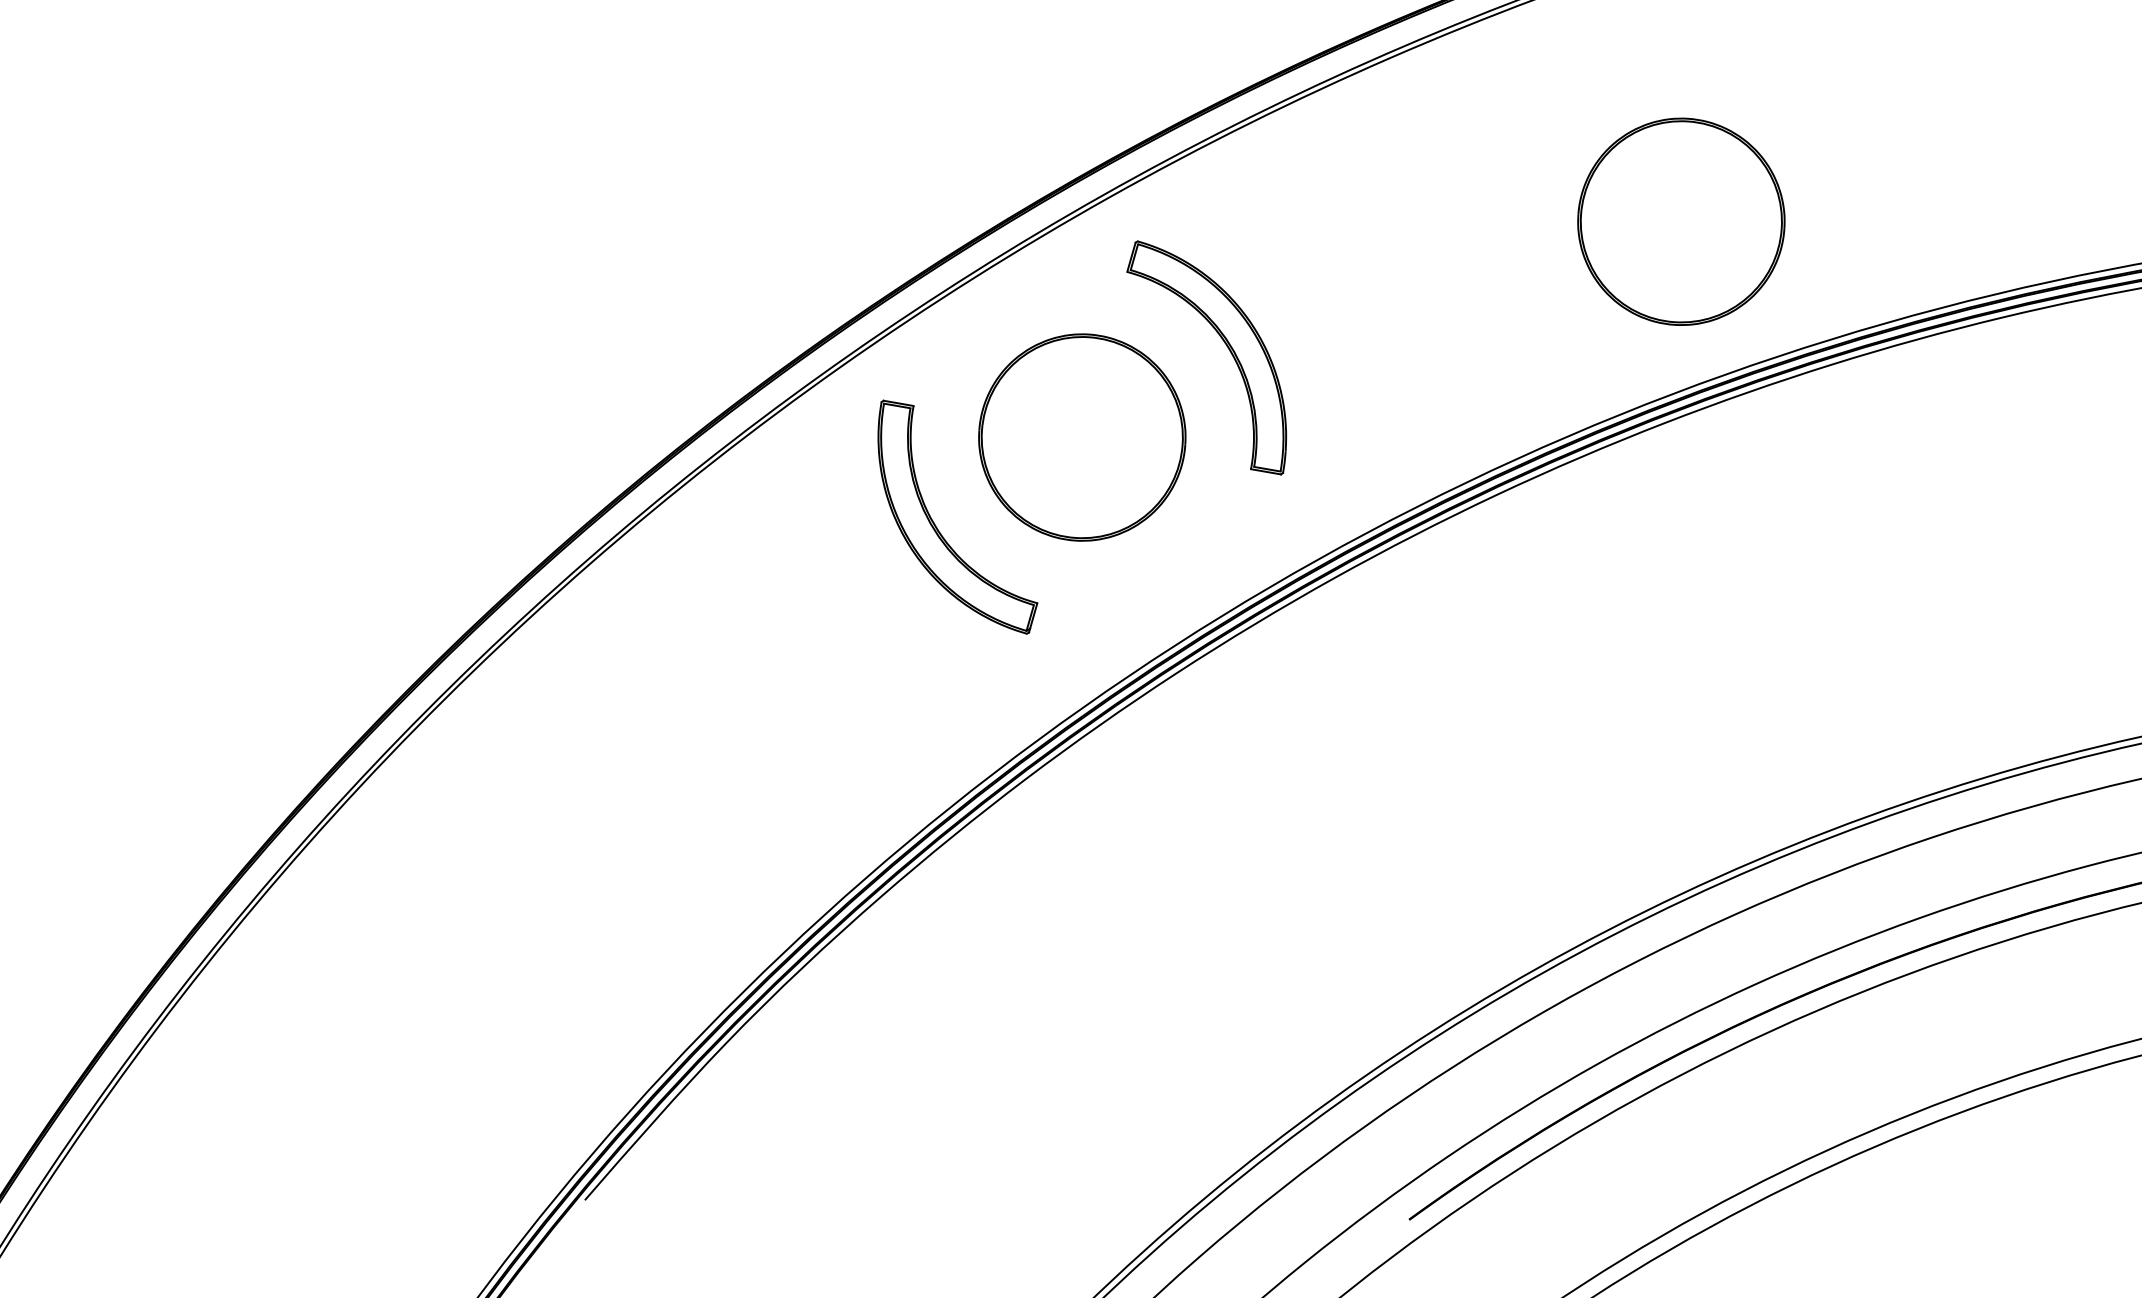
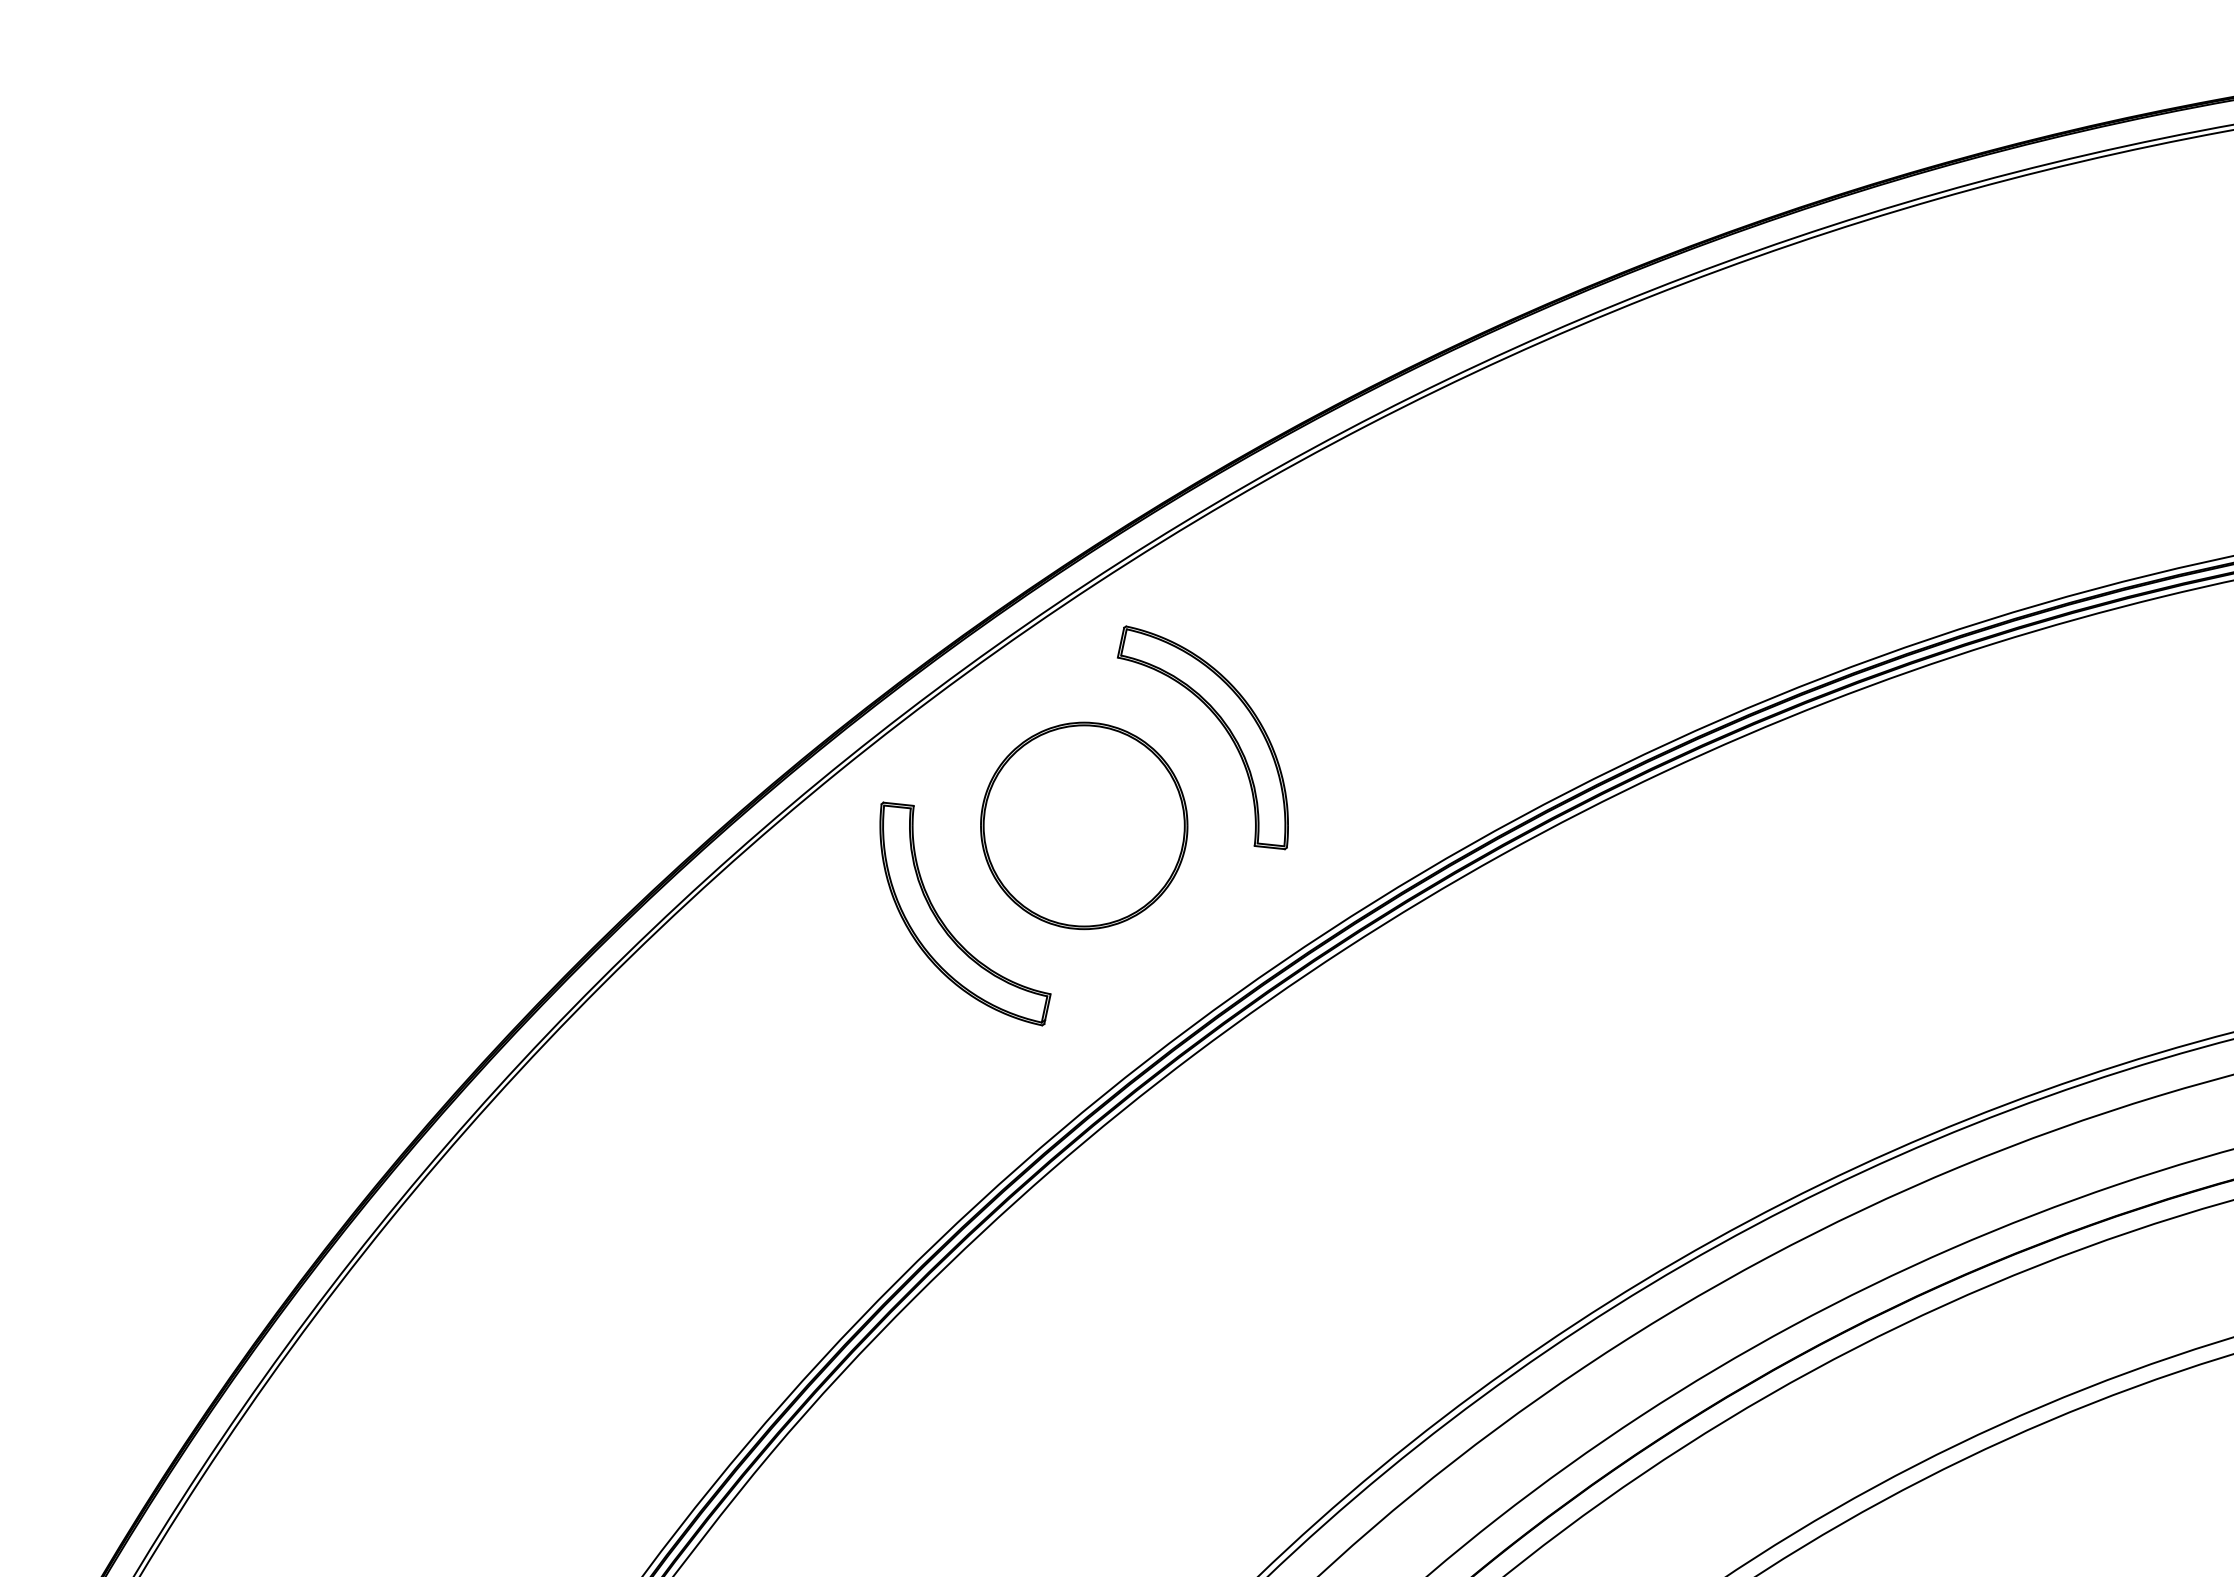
part: (1681, 221) -> (1667, 569), removed

